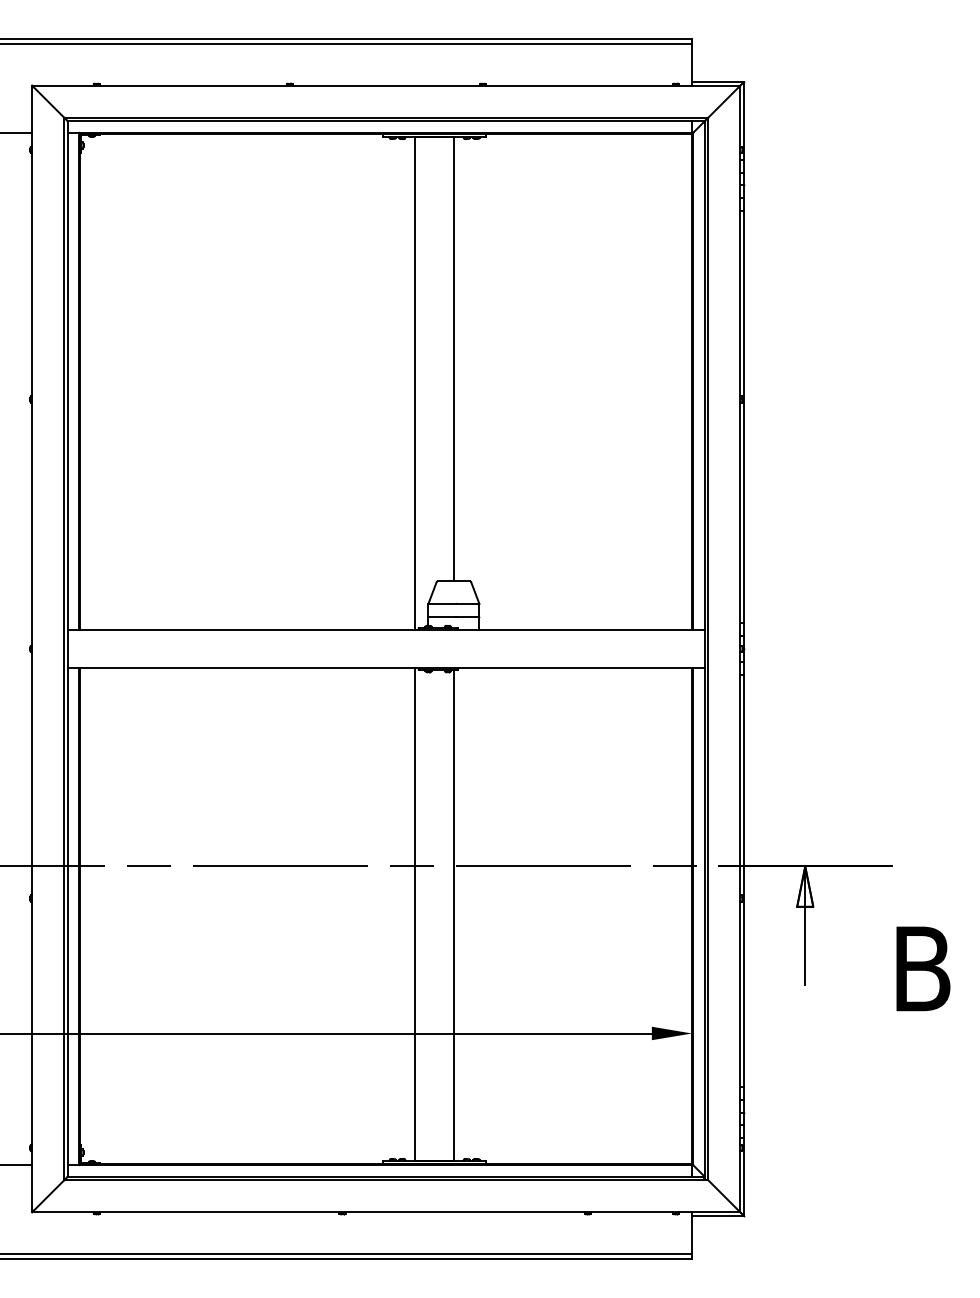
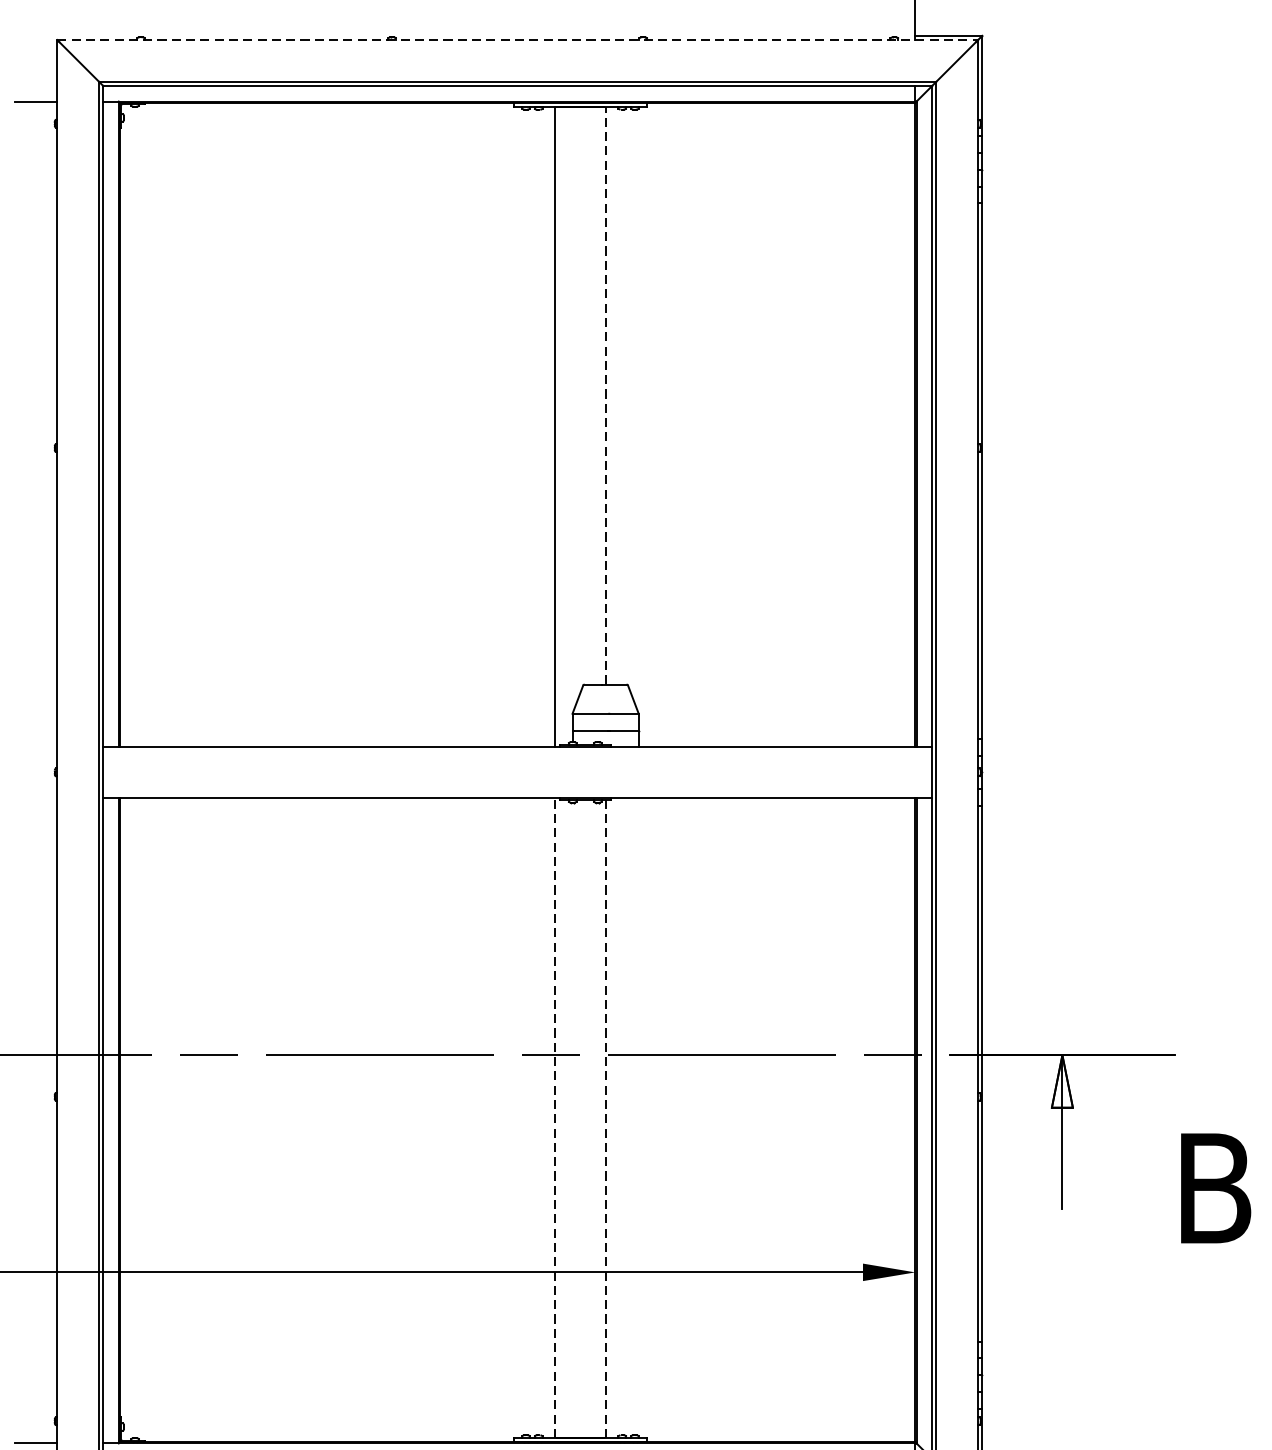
line: (386, 85) -> (517, 39), solid -> dashed
line: (453, 358) -> (605, 394), solid -> dashed
line: (415, 914) -> (555, 1117), solid -> dashed
line: (453, 915) -> (605, 1118), solid -> dashed

